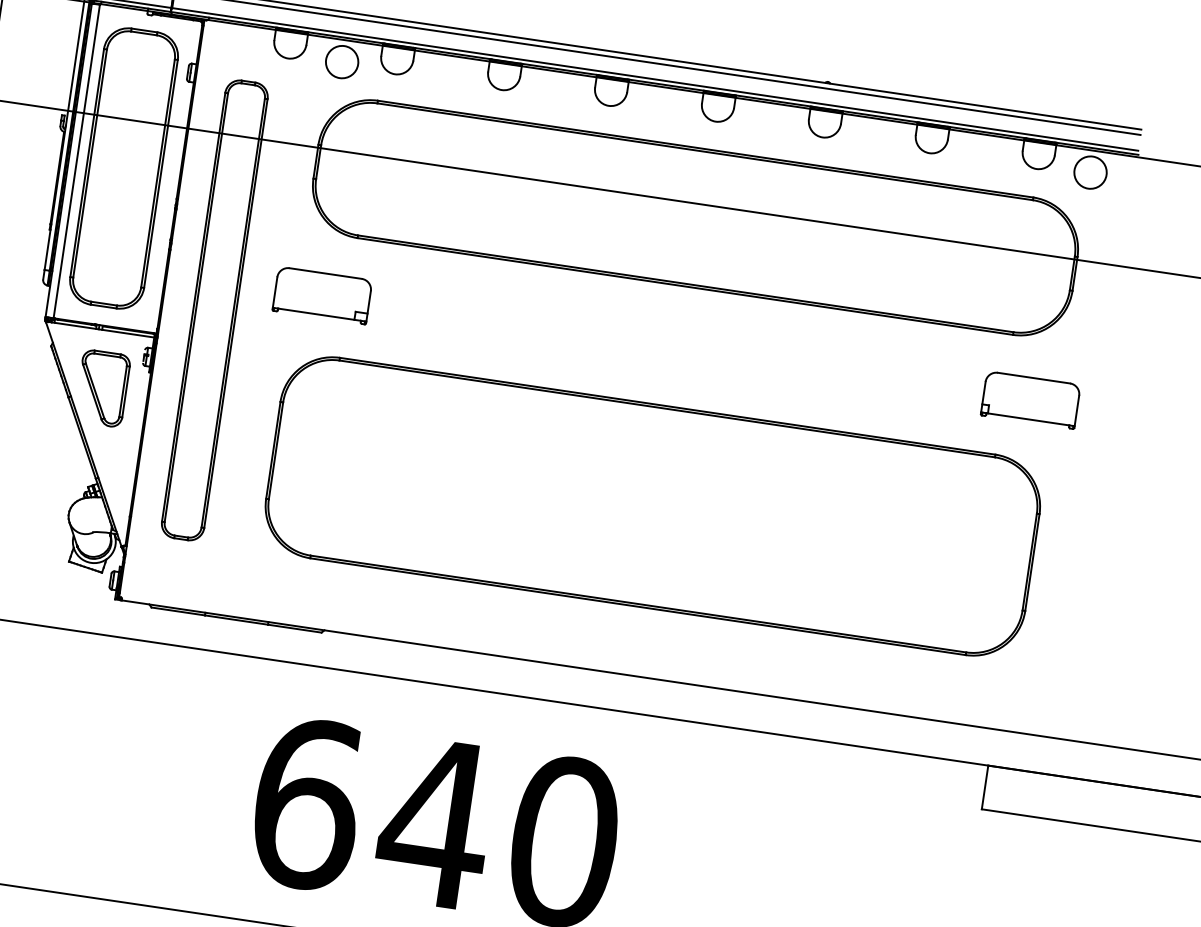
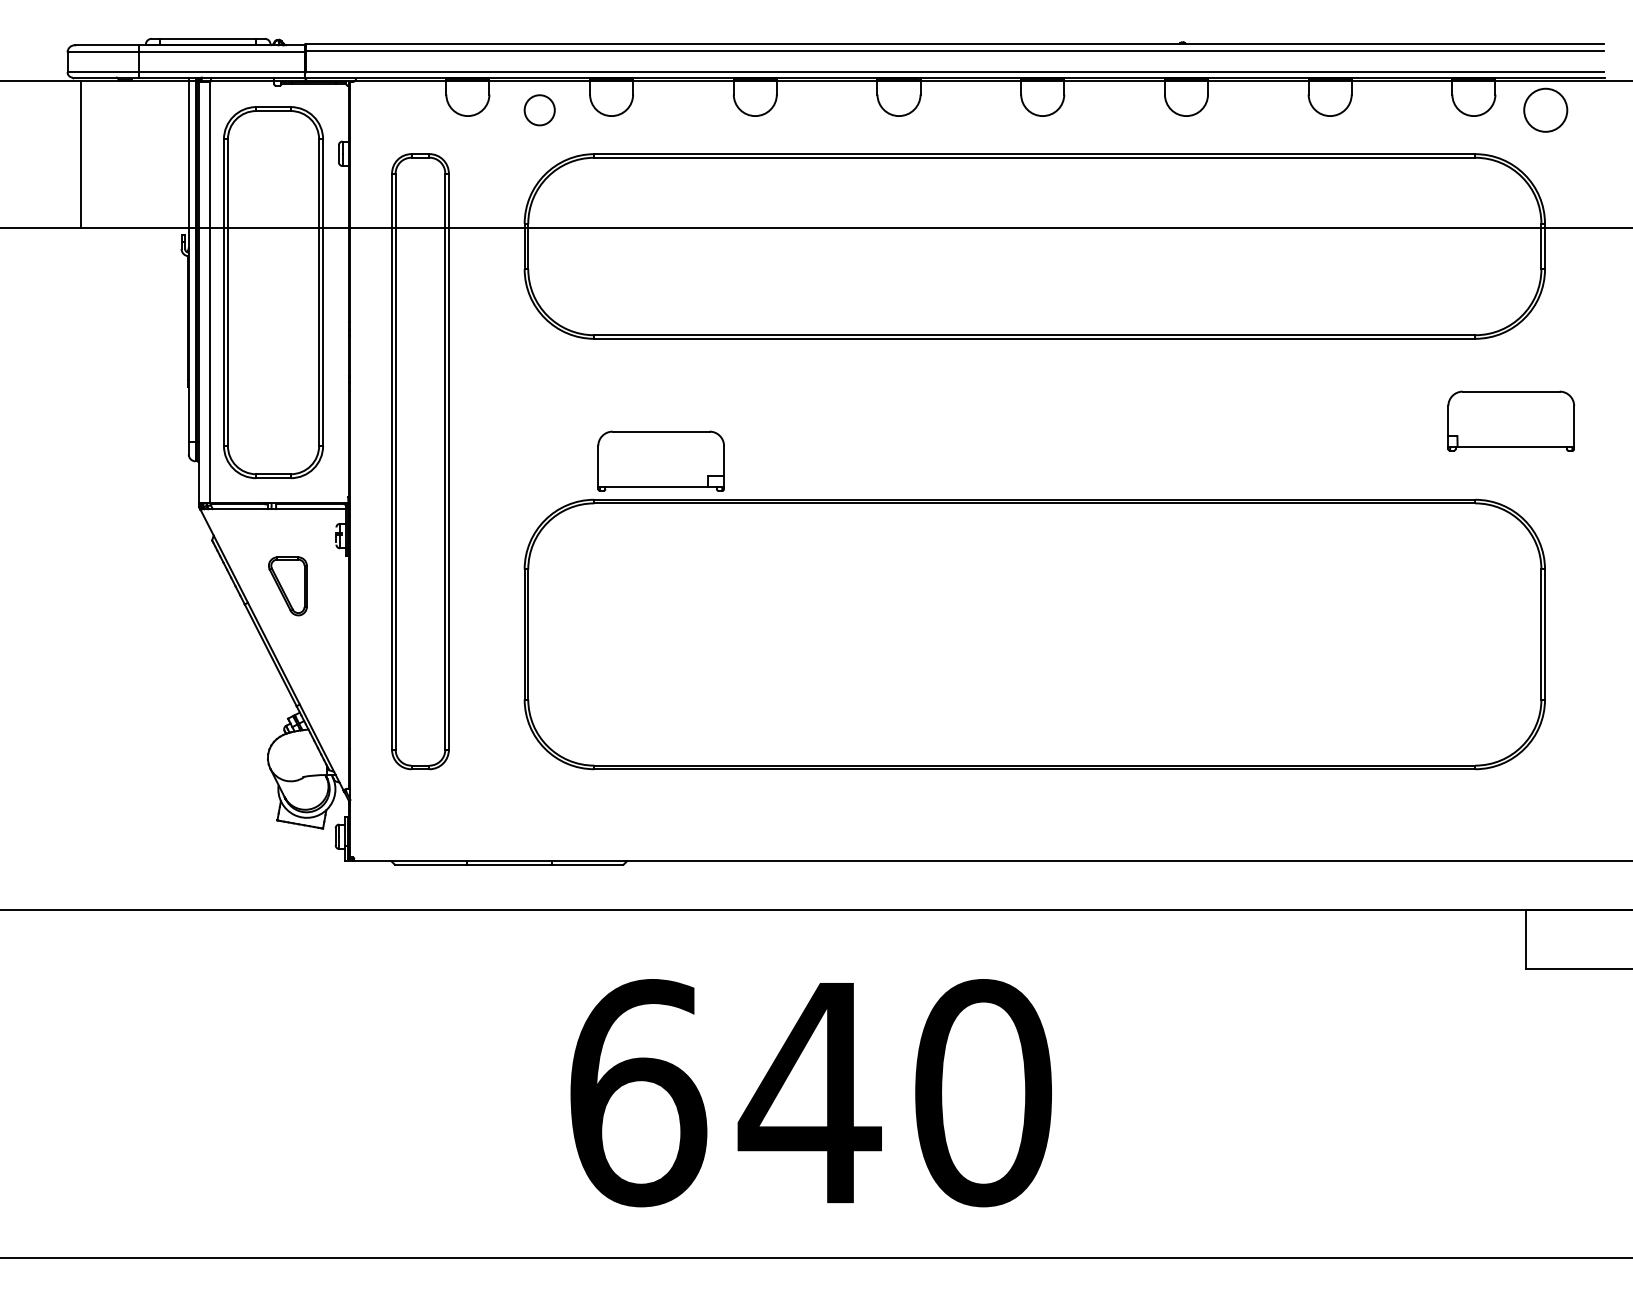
circle: (342, 61) -> (539, 109), size x0.7
part: (322, 294) -> (660, 460), moved
part: (102, 388) -> (287, 586), size x0.6

